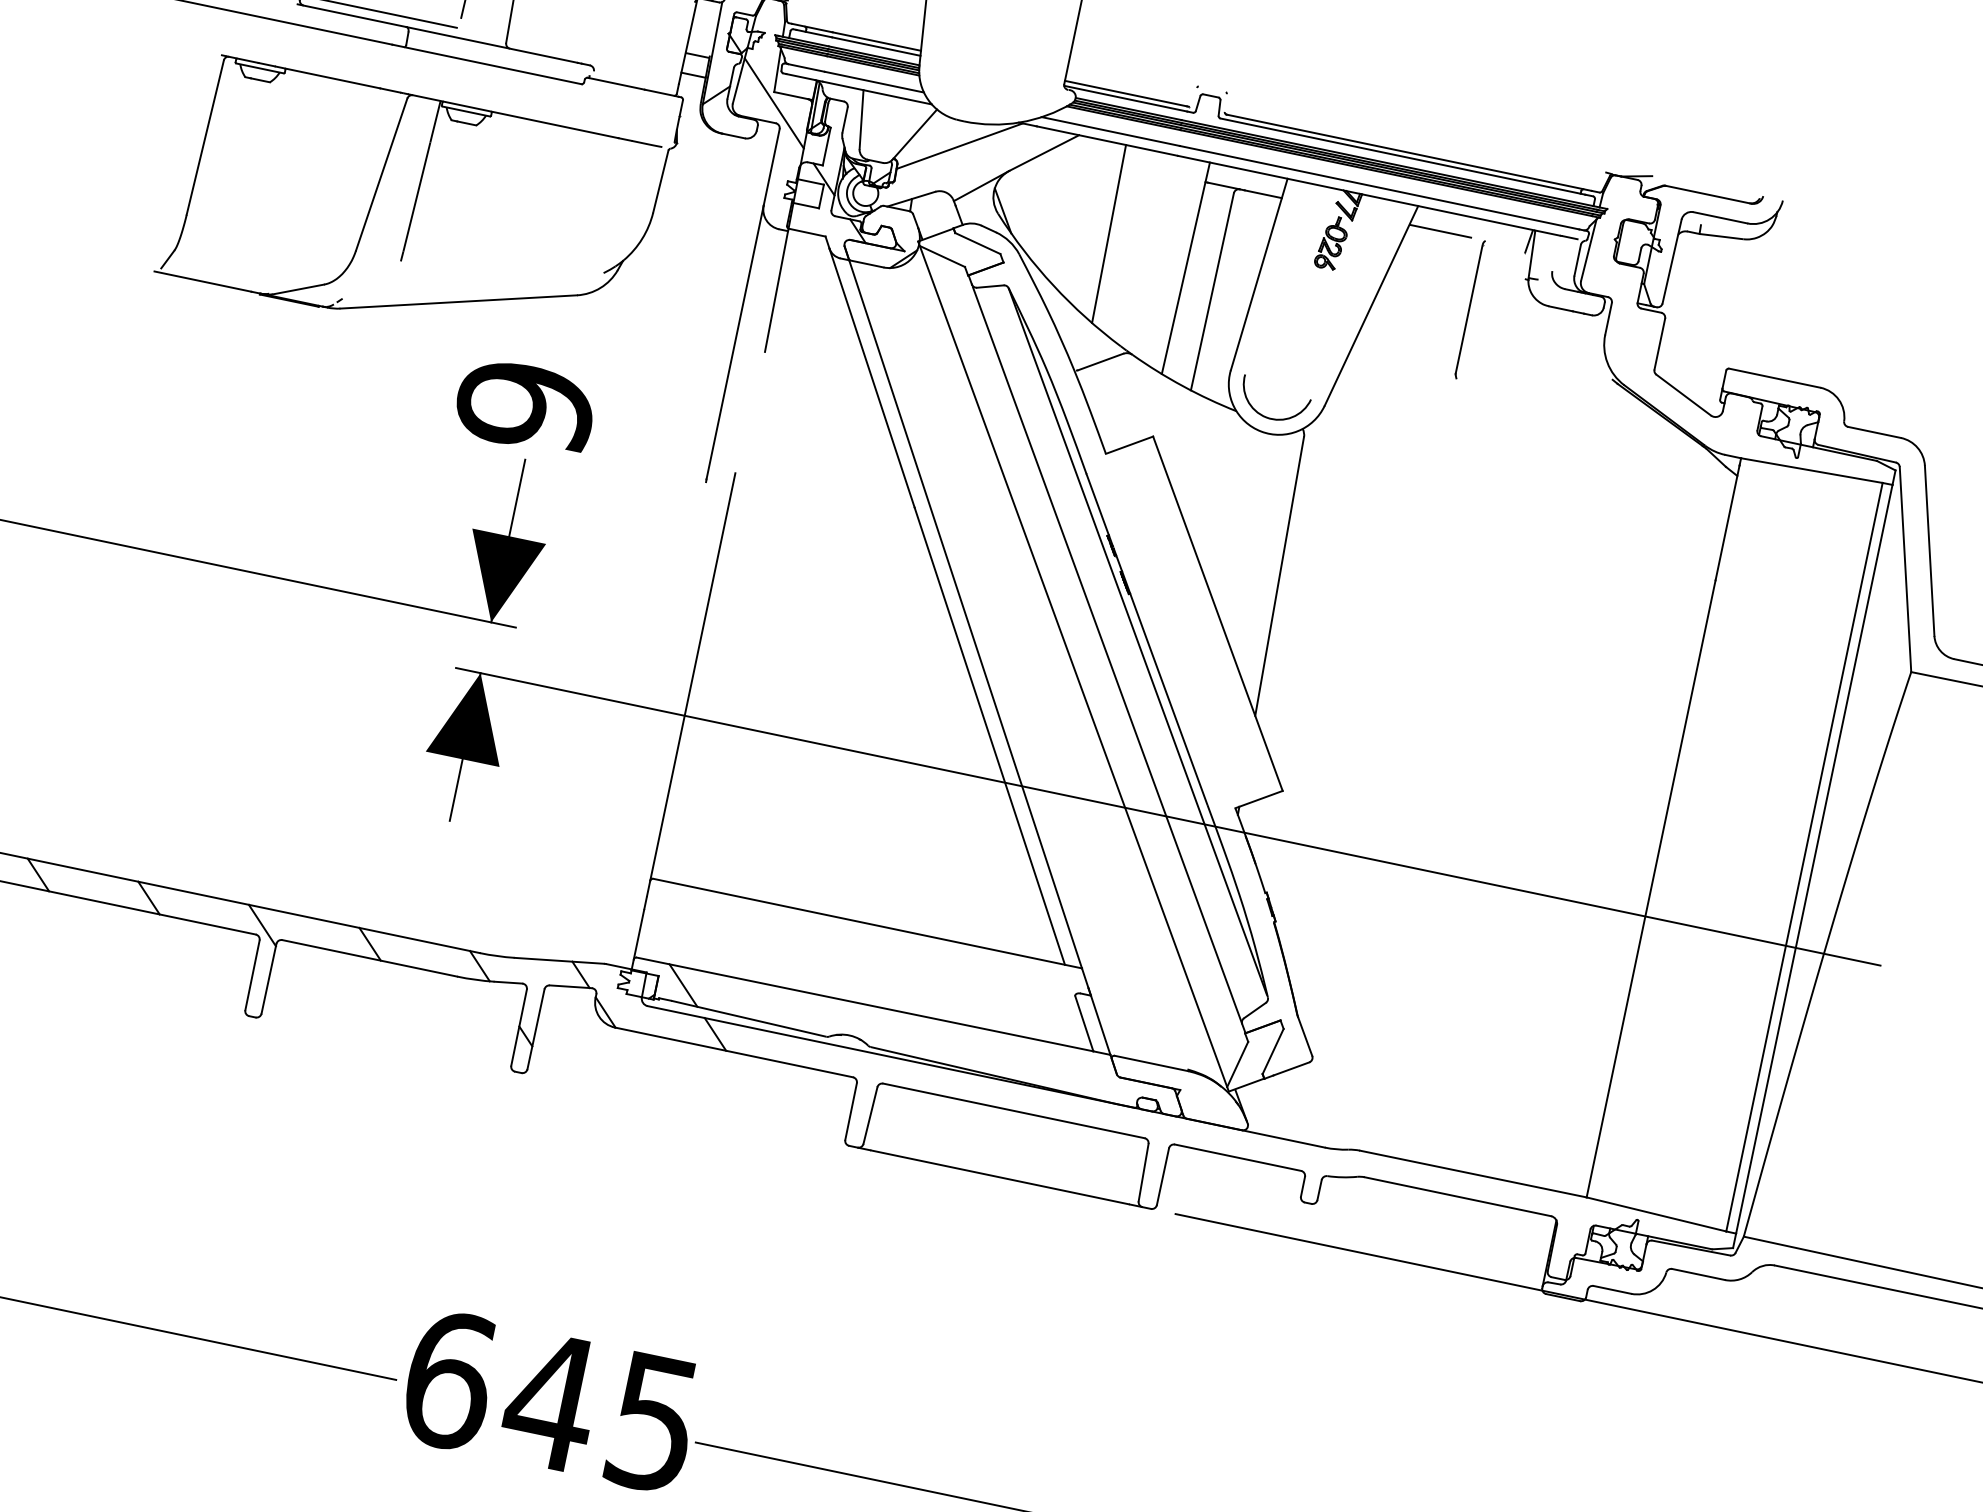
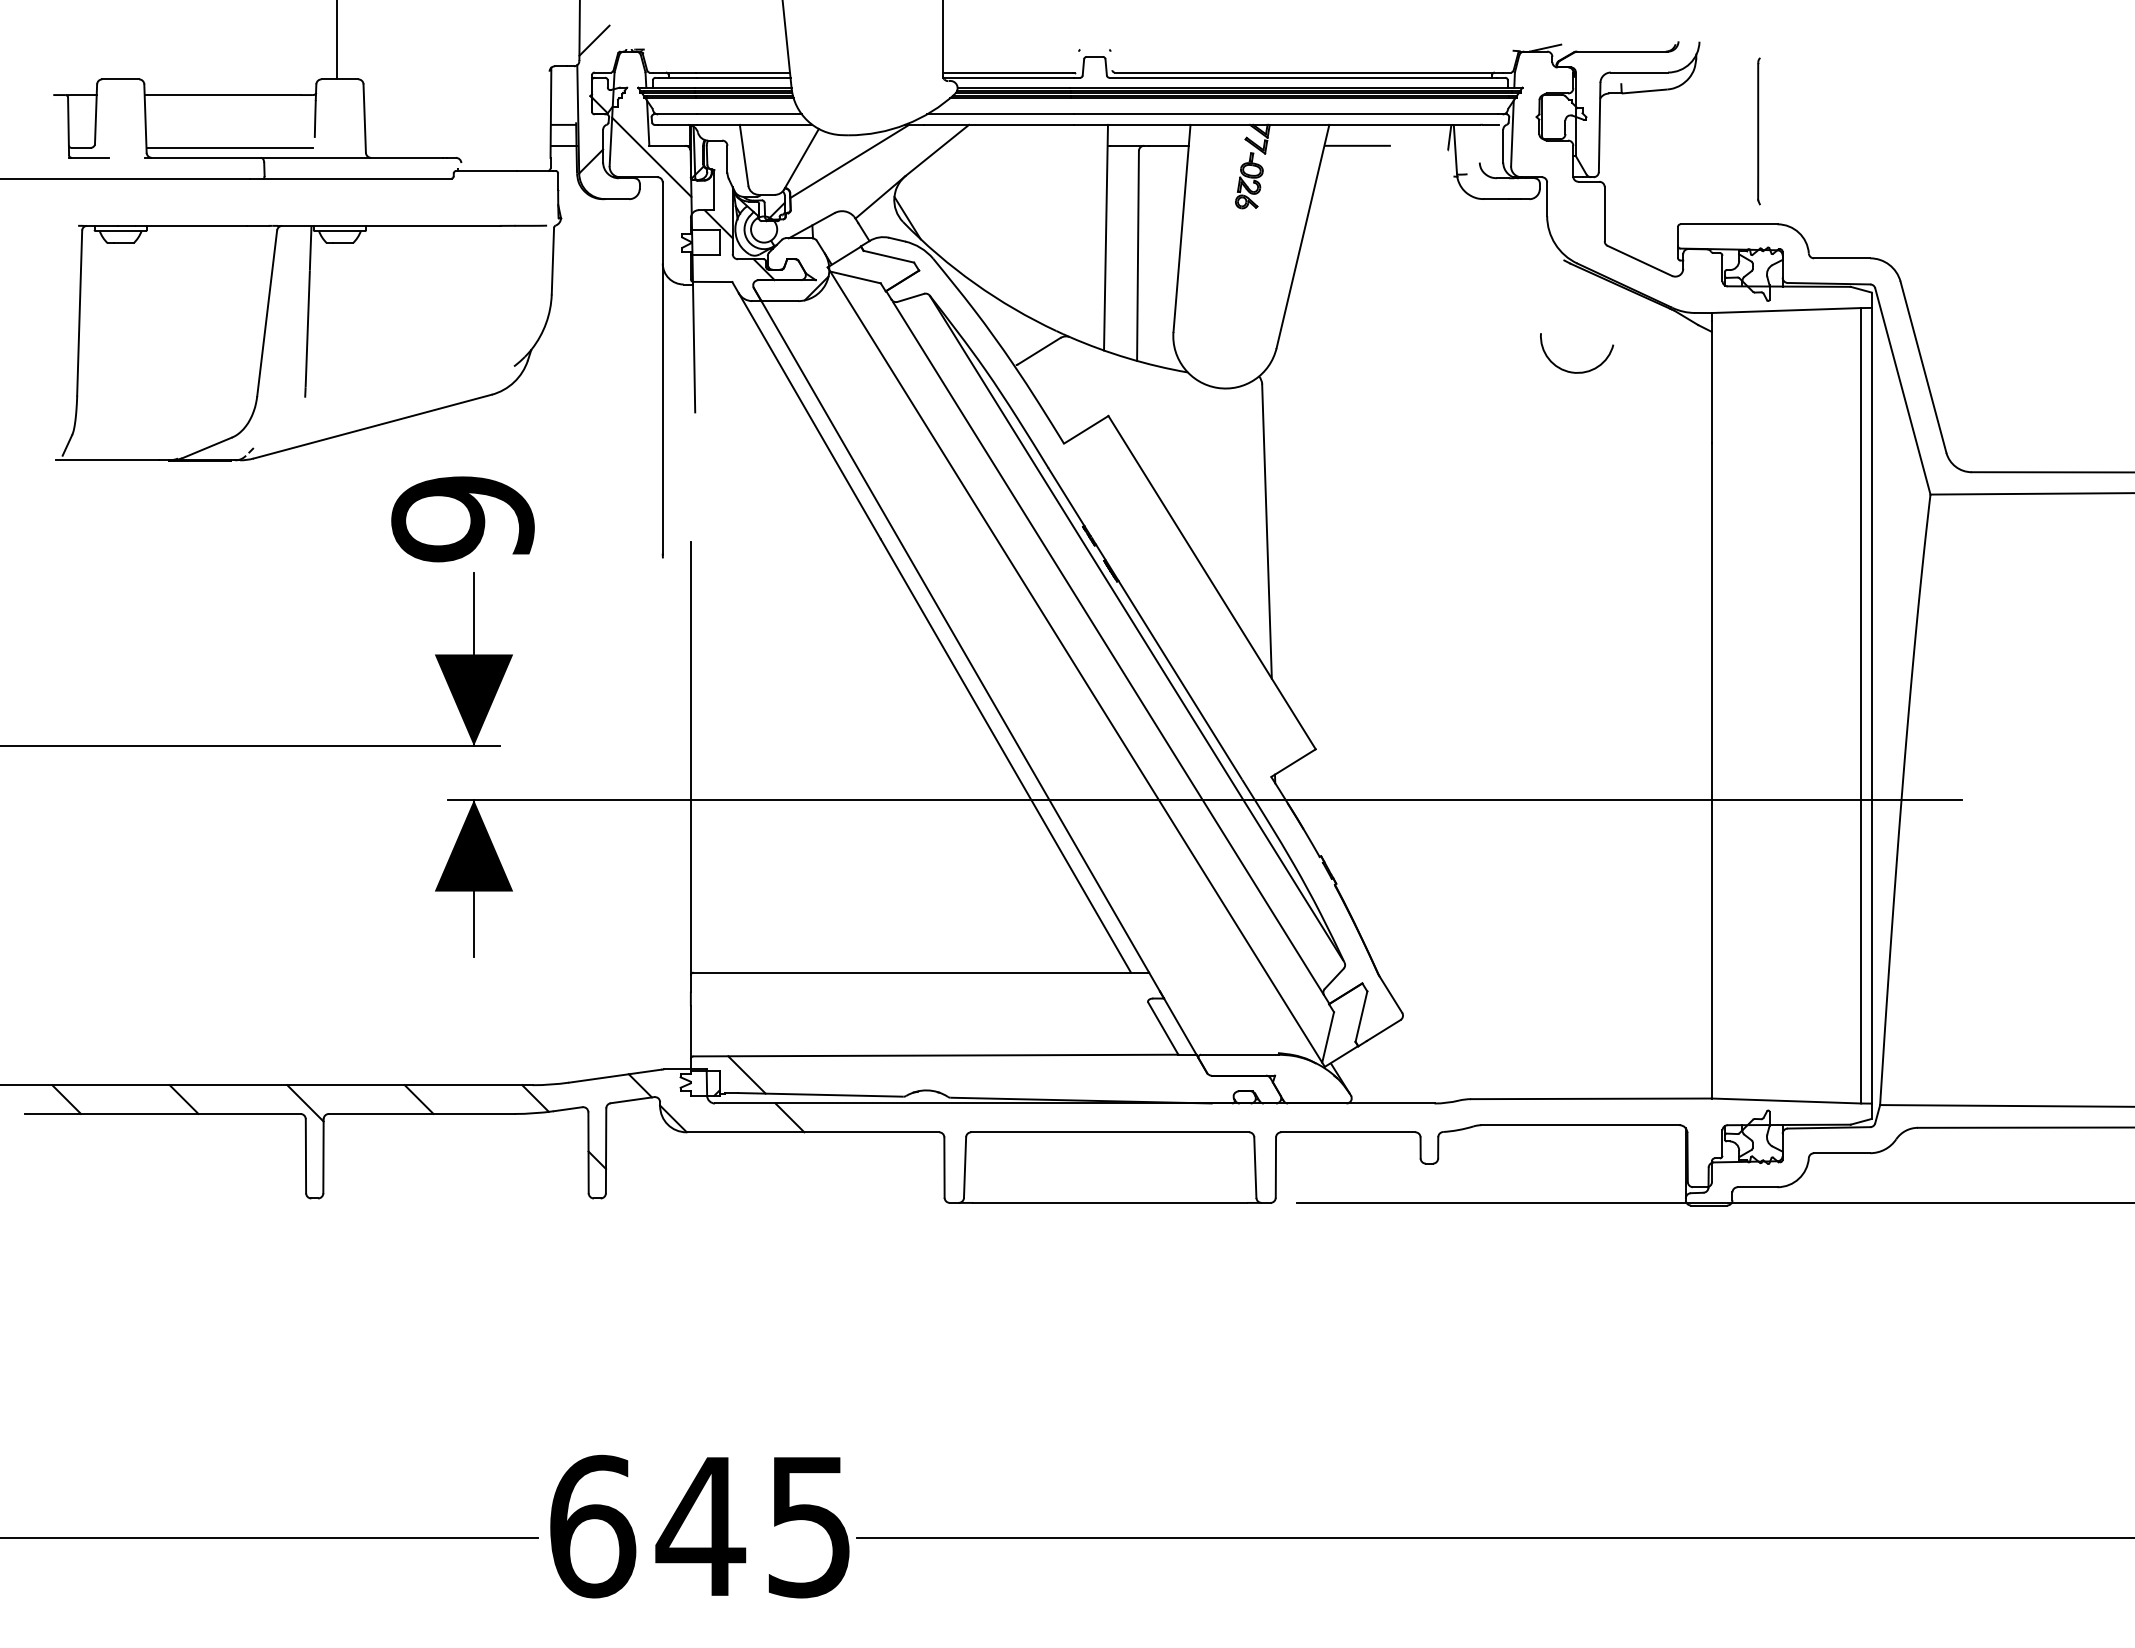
line: (1109, 233) -> (1020, 218), removed
line: (1469, 309) -> (1758, 131), moved
arc: (1272, 417) -> (1578, 371), moved

